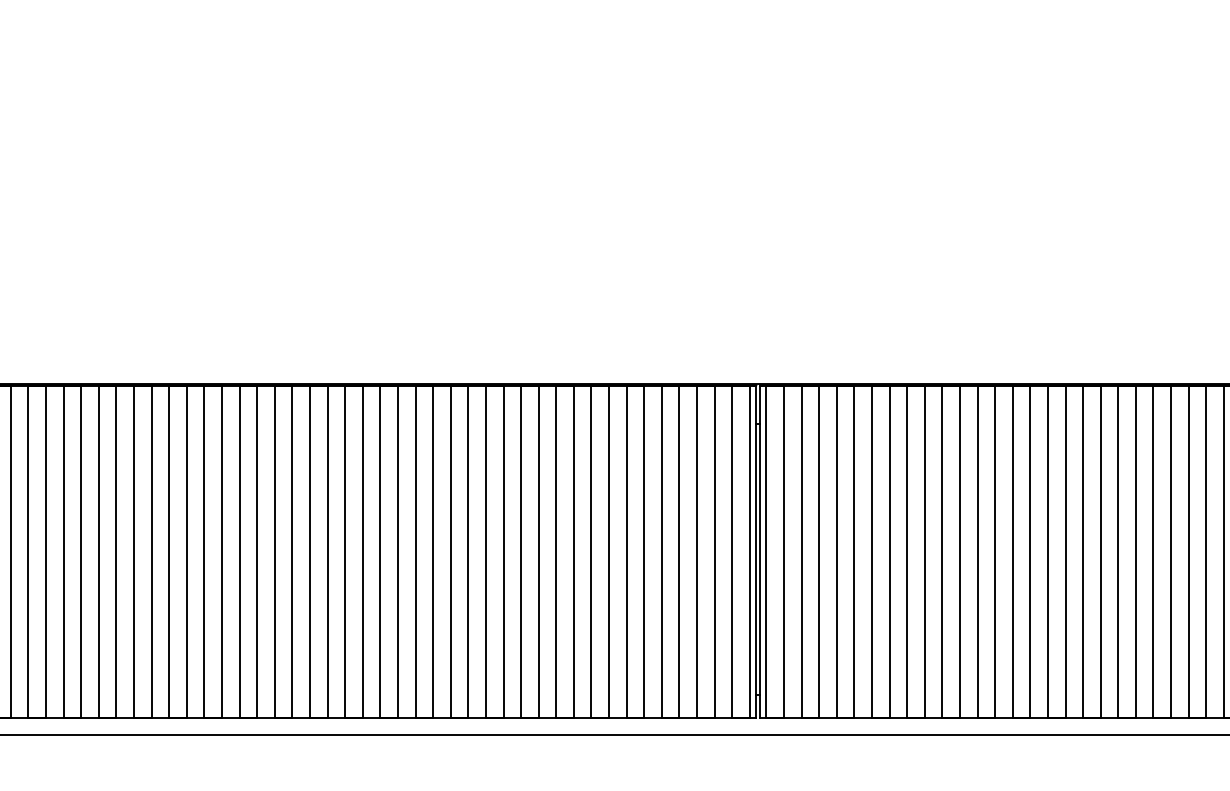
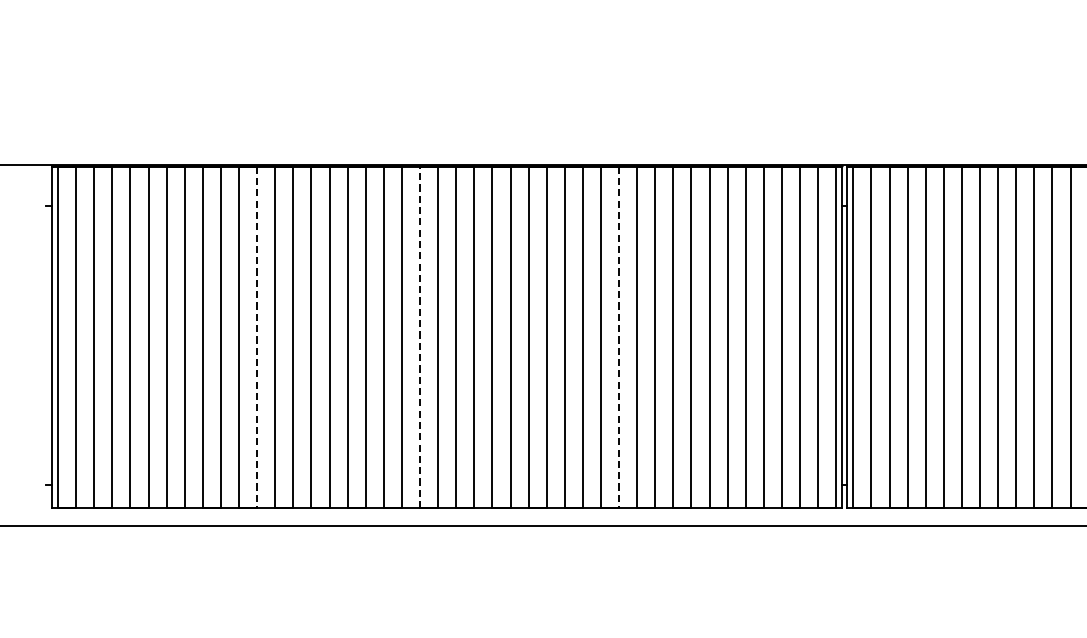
line: (345, 551) -> (420, 337), solid -> dashed
line: (186, 552) -> (256, 338), solid -> dashed
line: (538, 552) -> (618, 338), solid -> dashed

